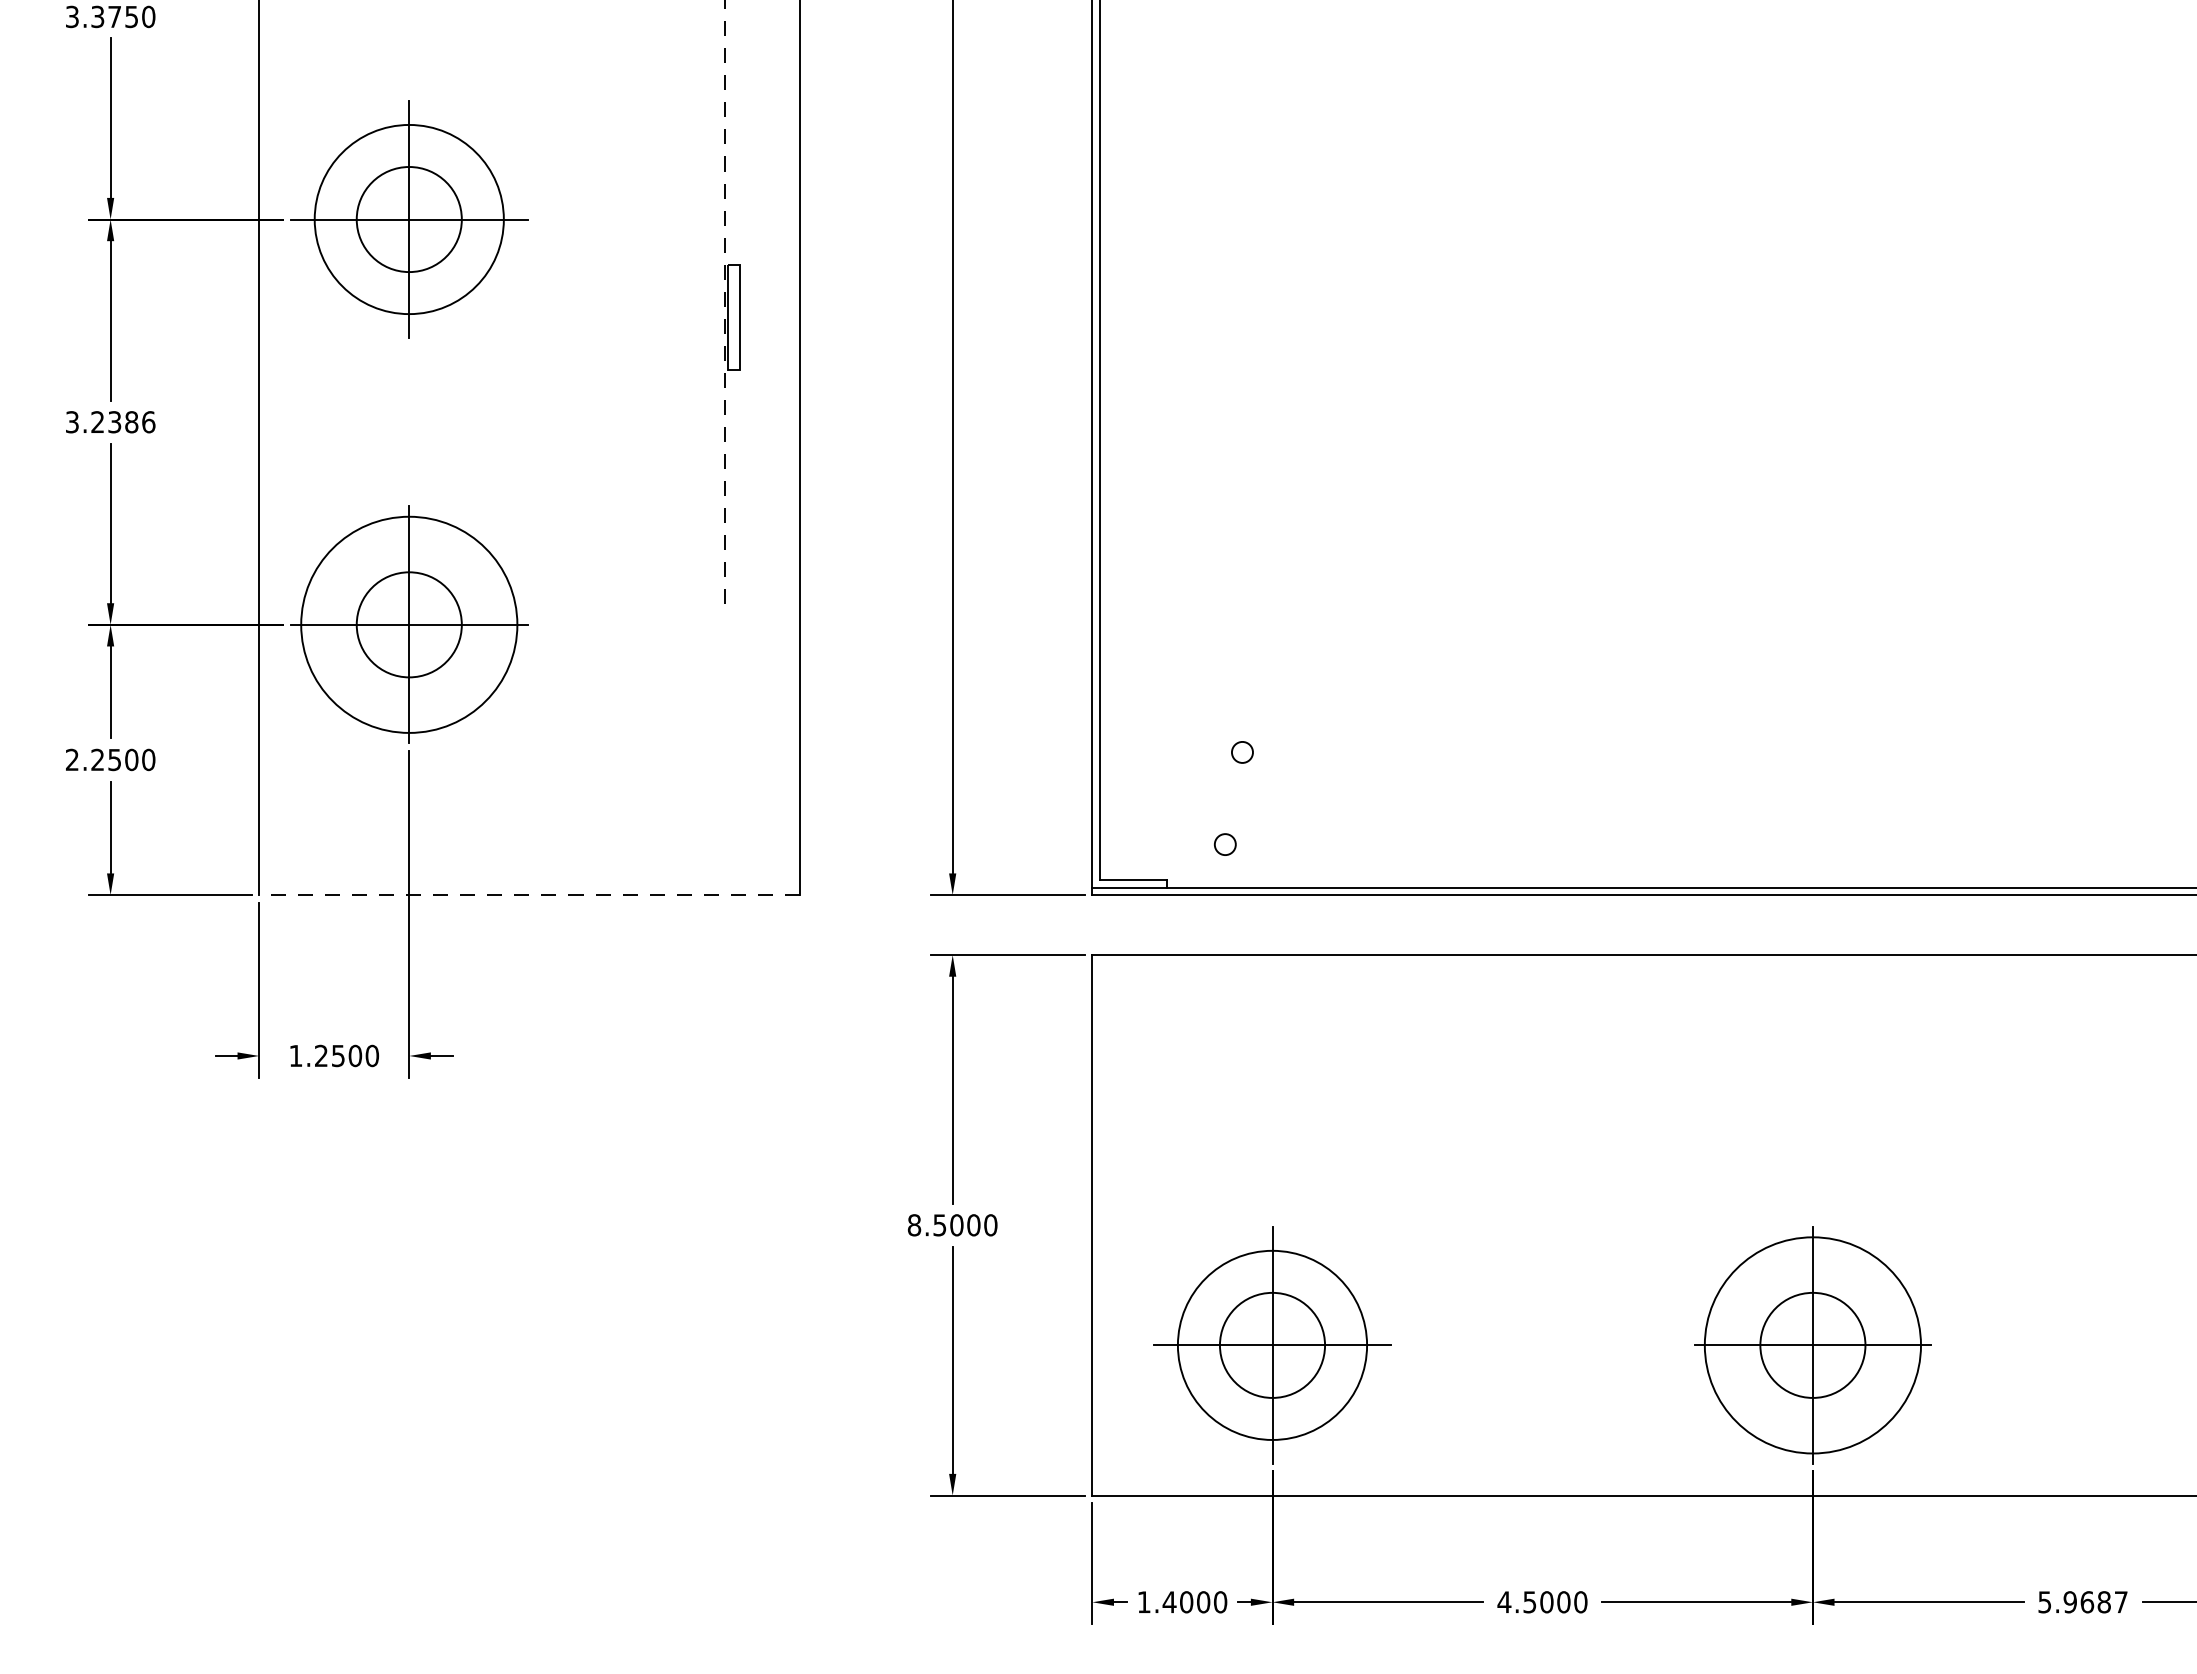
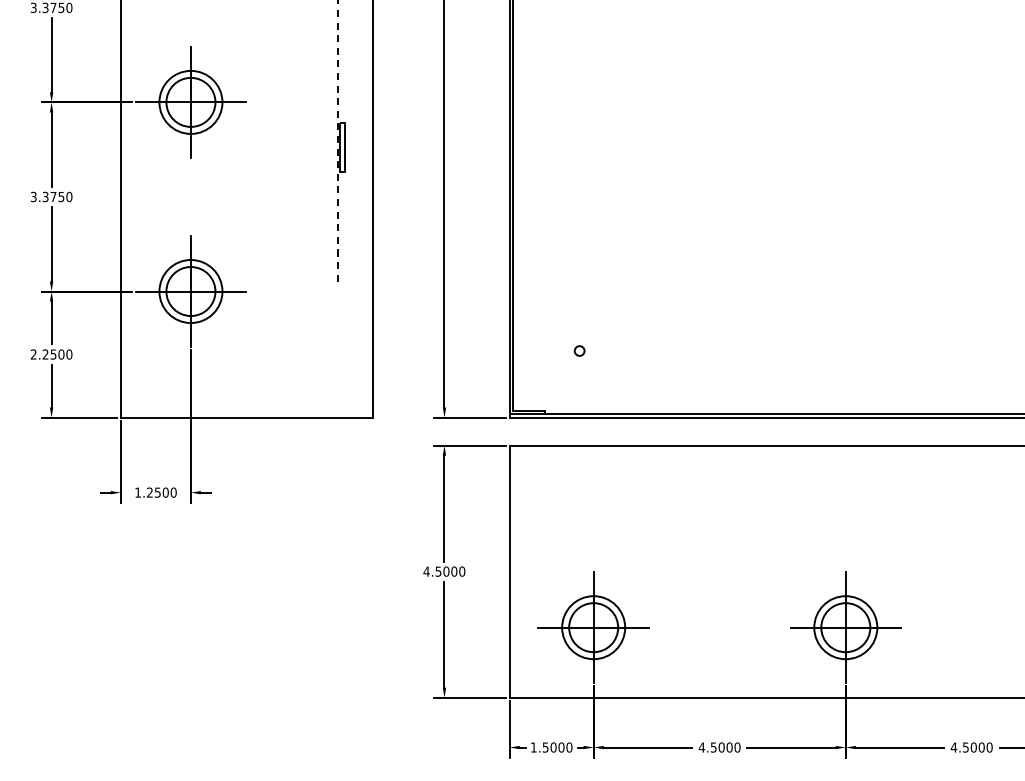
circle: (408, 217) -> (190, 101), size x0.71
text: (123, 421) -> (57, 196), 3.2386 -> 3.3750
circle: (408, 624) -> (190, 291), size x0.62
circle: (1224, 843) -> (571, 393), removed
line: (528, 894) -> (246, 417), dashed -> solid
text: (914, 1224) -> (426, 571), 8.5000 -> 4.5000
circle: (1272, 1344) -> (593, 627), size x0.71
circle: (1812, 1344) -> (845, 627), size x0.62
text: (1169, 1602) -> (545, 747), 1.4000 -> 1.5000
text: (2082, 1602) -> (971, 747), 5.9687 -> 4.5000

